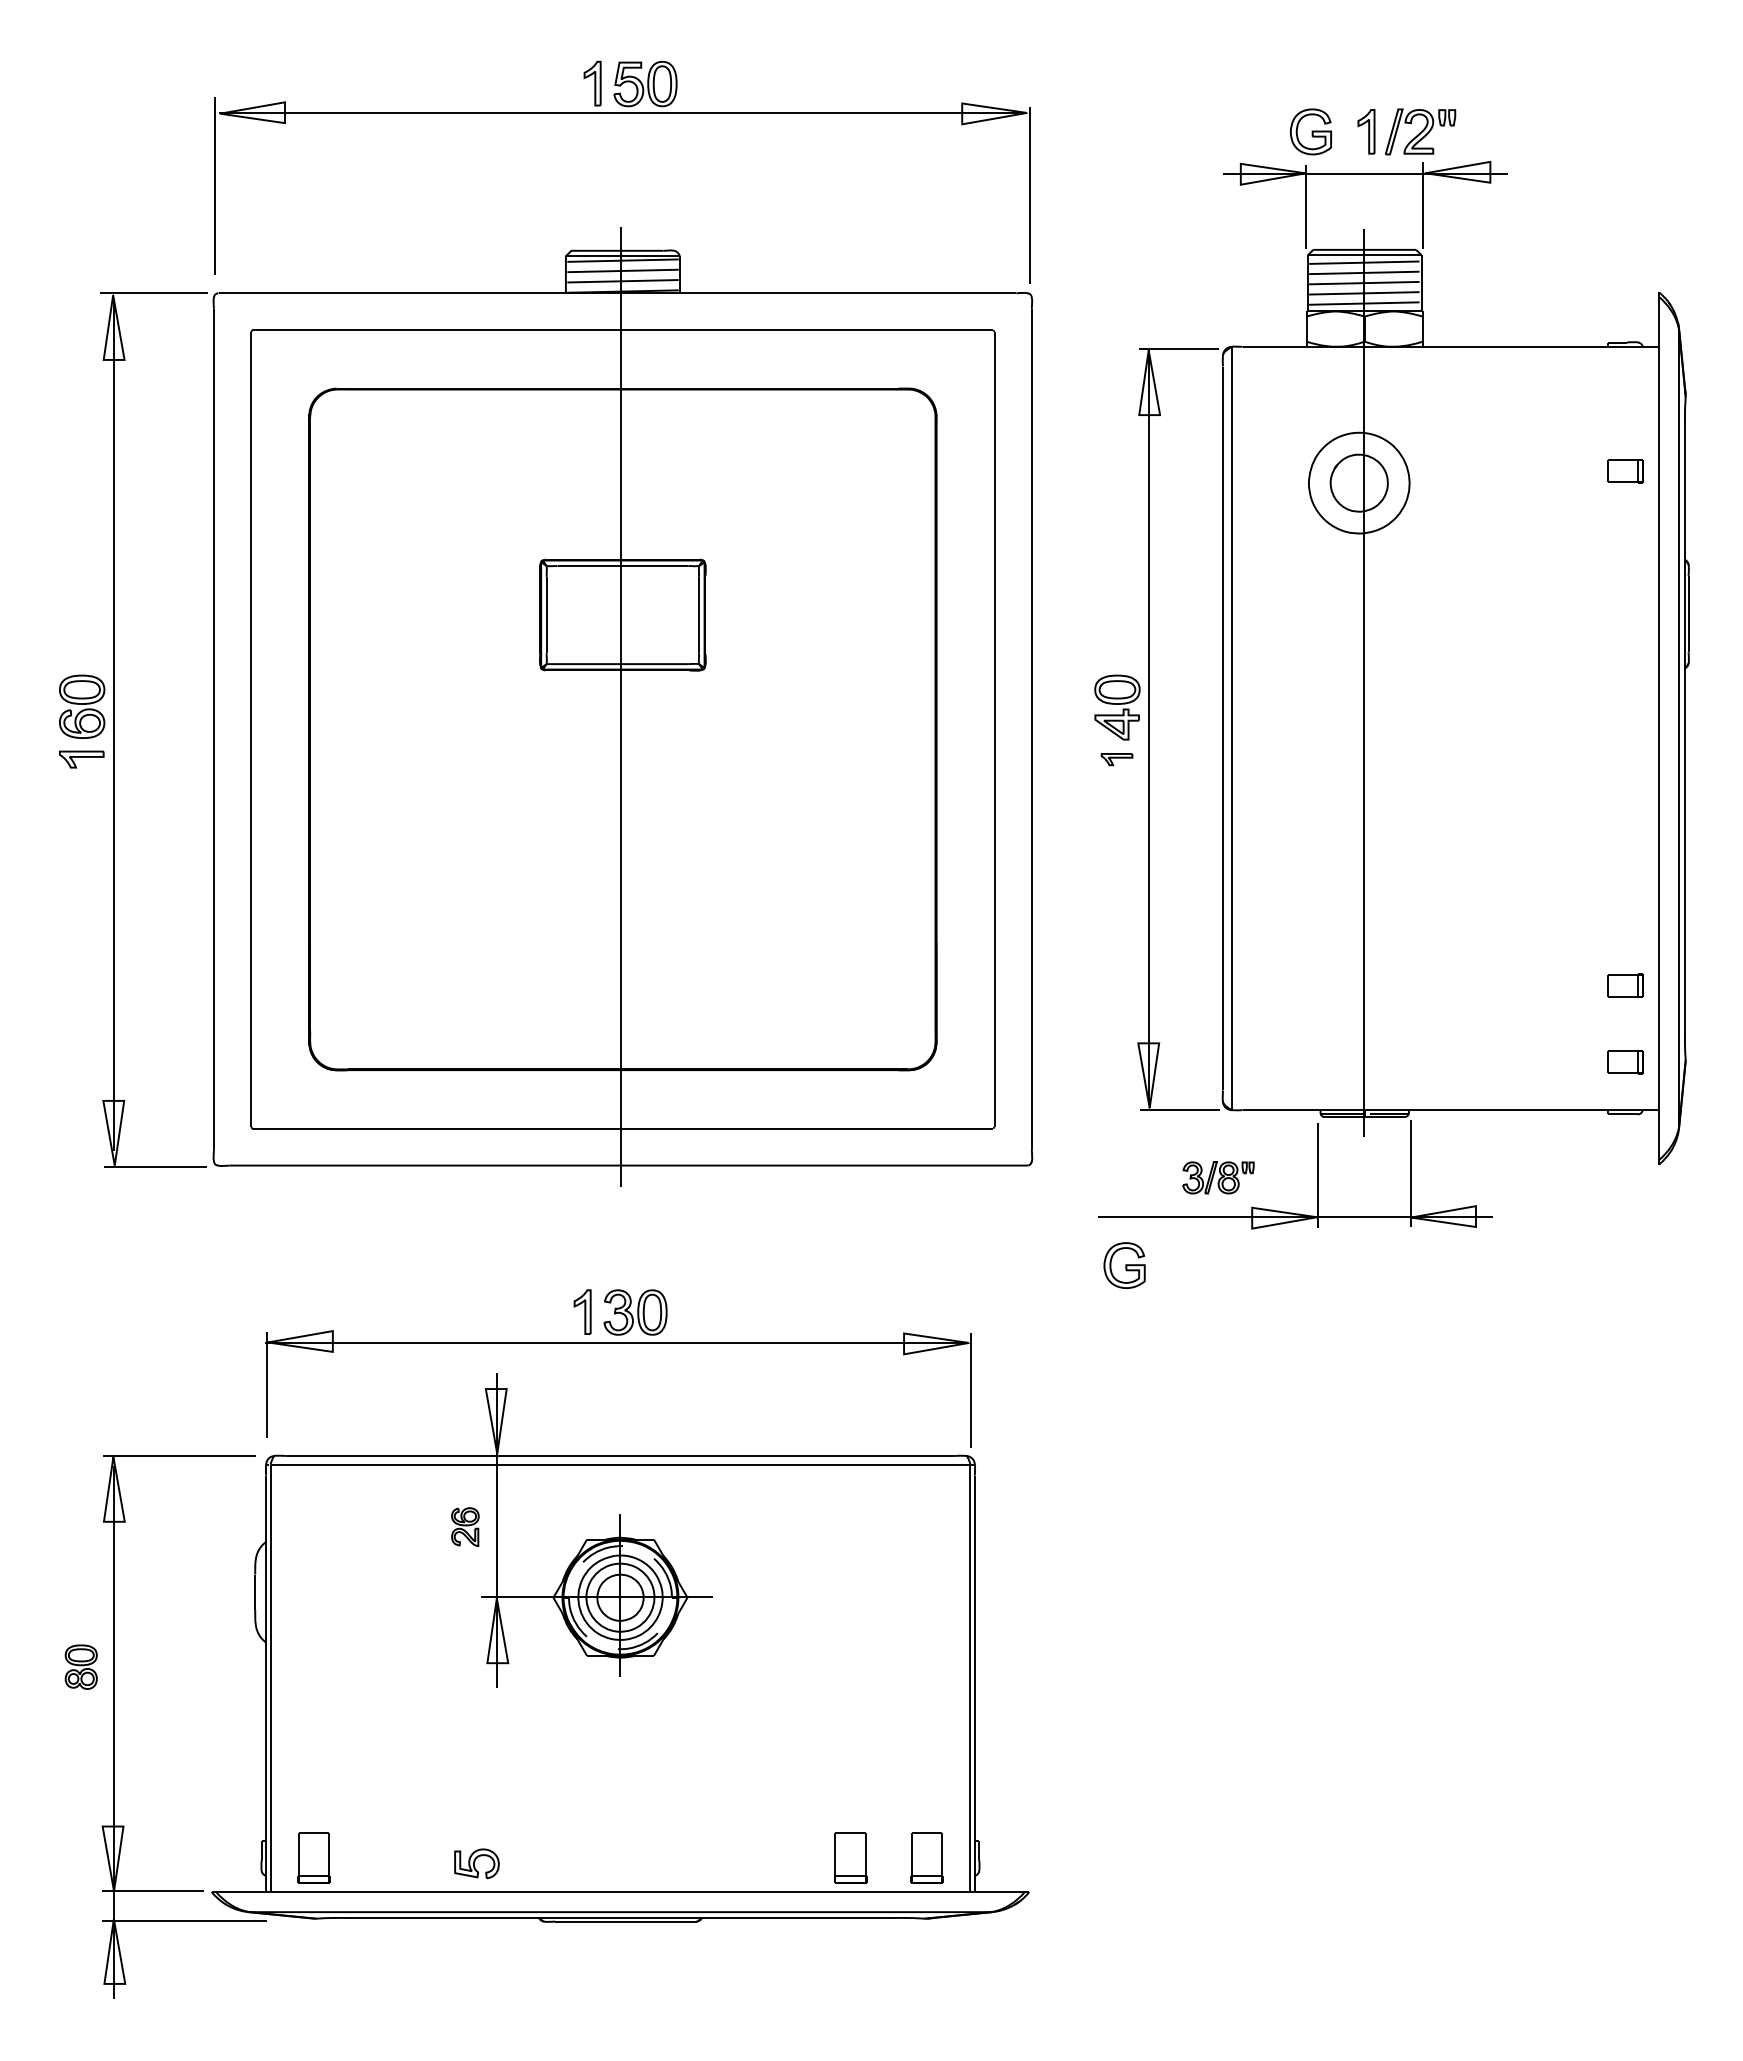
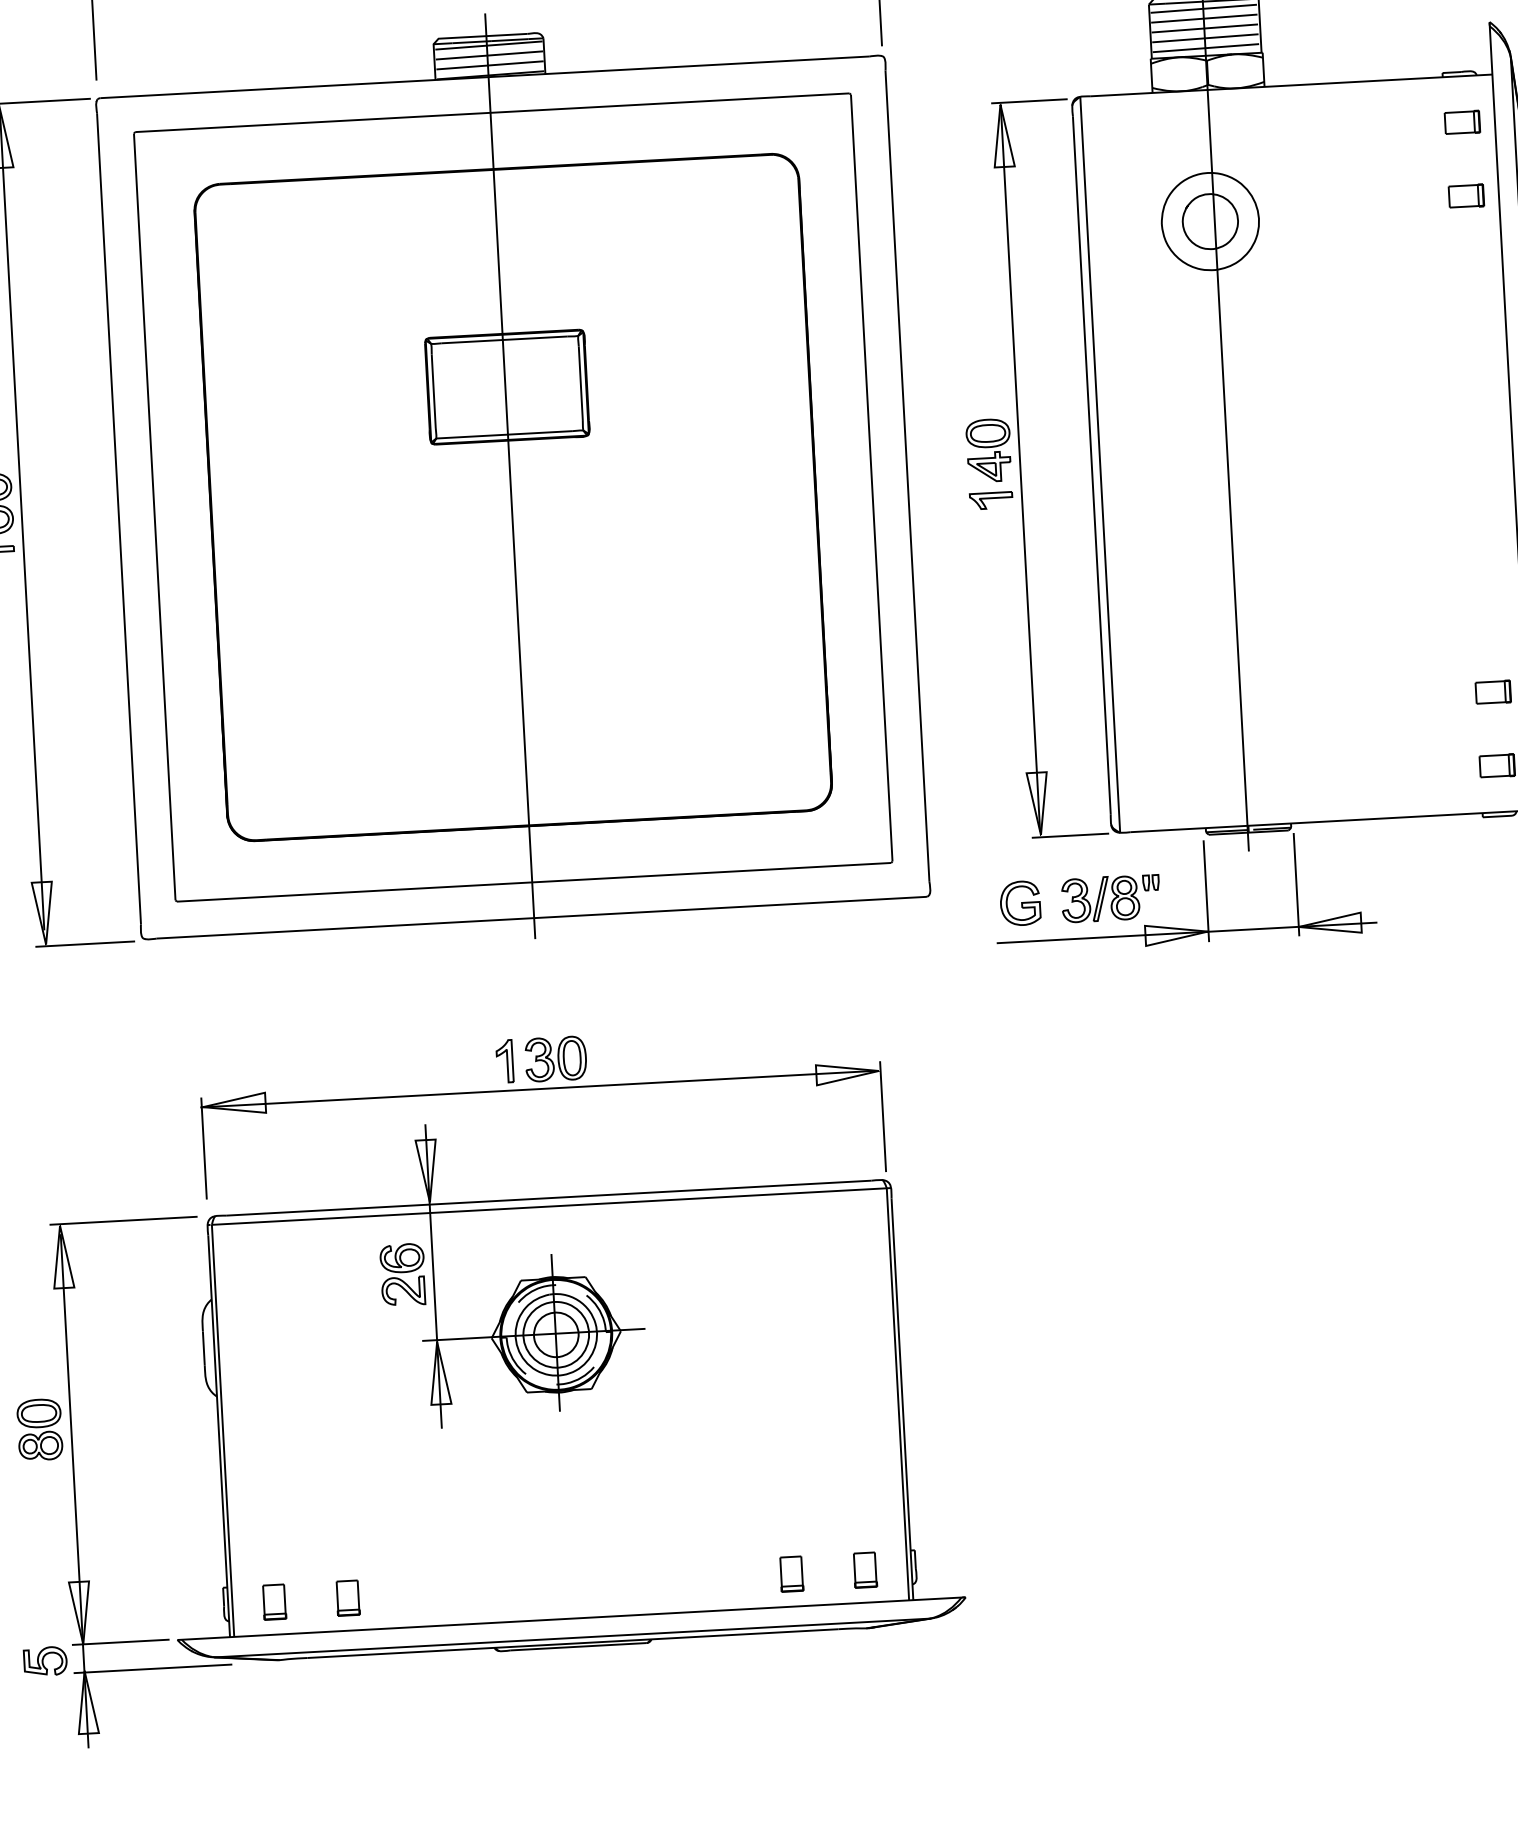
part: (1625, 394) -> (1462, 122), added
part: (1116, 759) -> (990, 500), size x1.43
part: (1218, 1177) -> (1110, 898), size x1.43
part: (1124, 1265) -> (1020, 903), moved
part: (465, 1526) -> (403, 1274), size x1.67
part: (81, 1667) -> (40, 1430), size x1.43
part: (314, 1858) -> (274, 1602), size x0.71
part: (390, 1858) -> (348, 1598), added
part: (850, 1858) -> (791, 1574), size x0.71
part: (926, 1858) -> (864, 1570), size x0.71
part: (476, 1863) -> (45, 1661), moved

